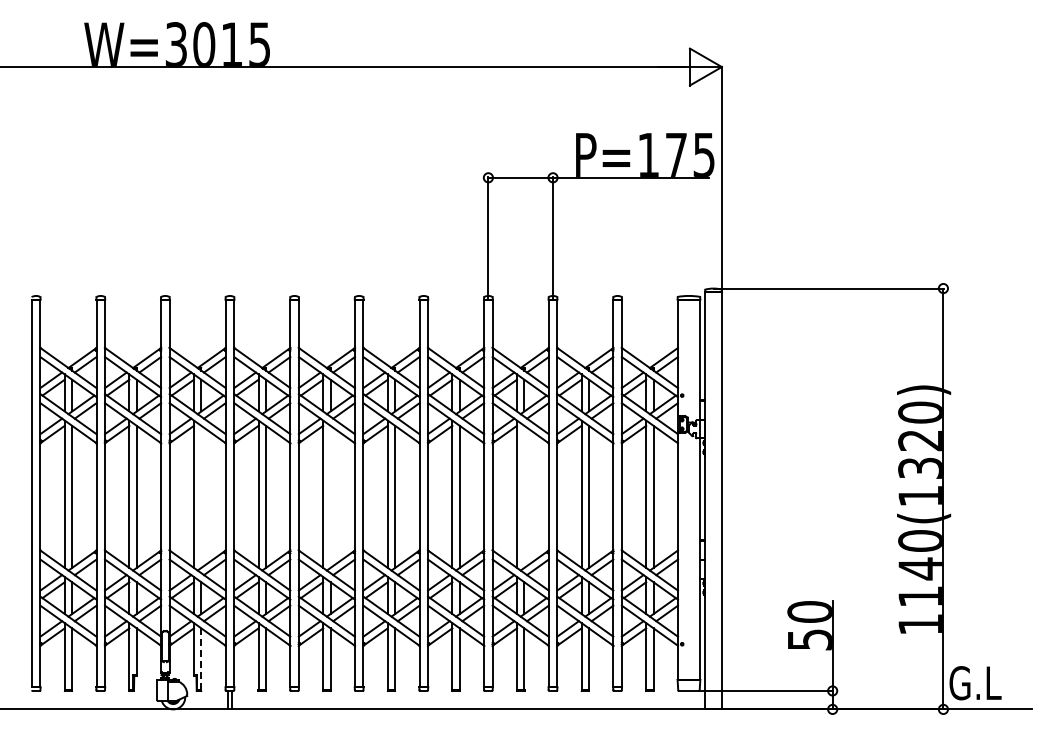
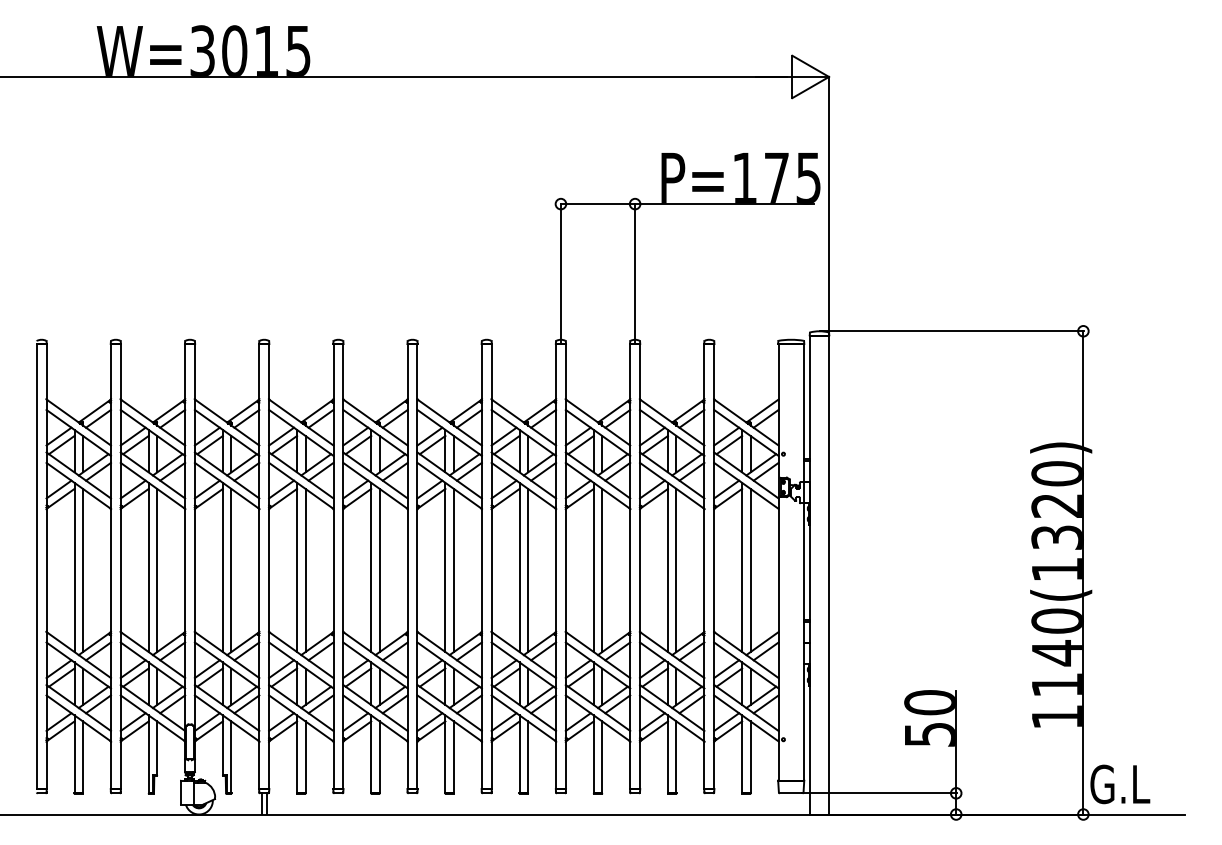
line: (201, 496) -> (231, 570), added
line: (330, 496) -> (379, 570), added
line: (524, 496) -> (602, 570), added
line: (201, 659) -> (231, 757), dashed -> solid

